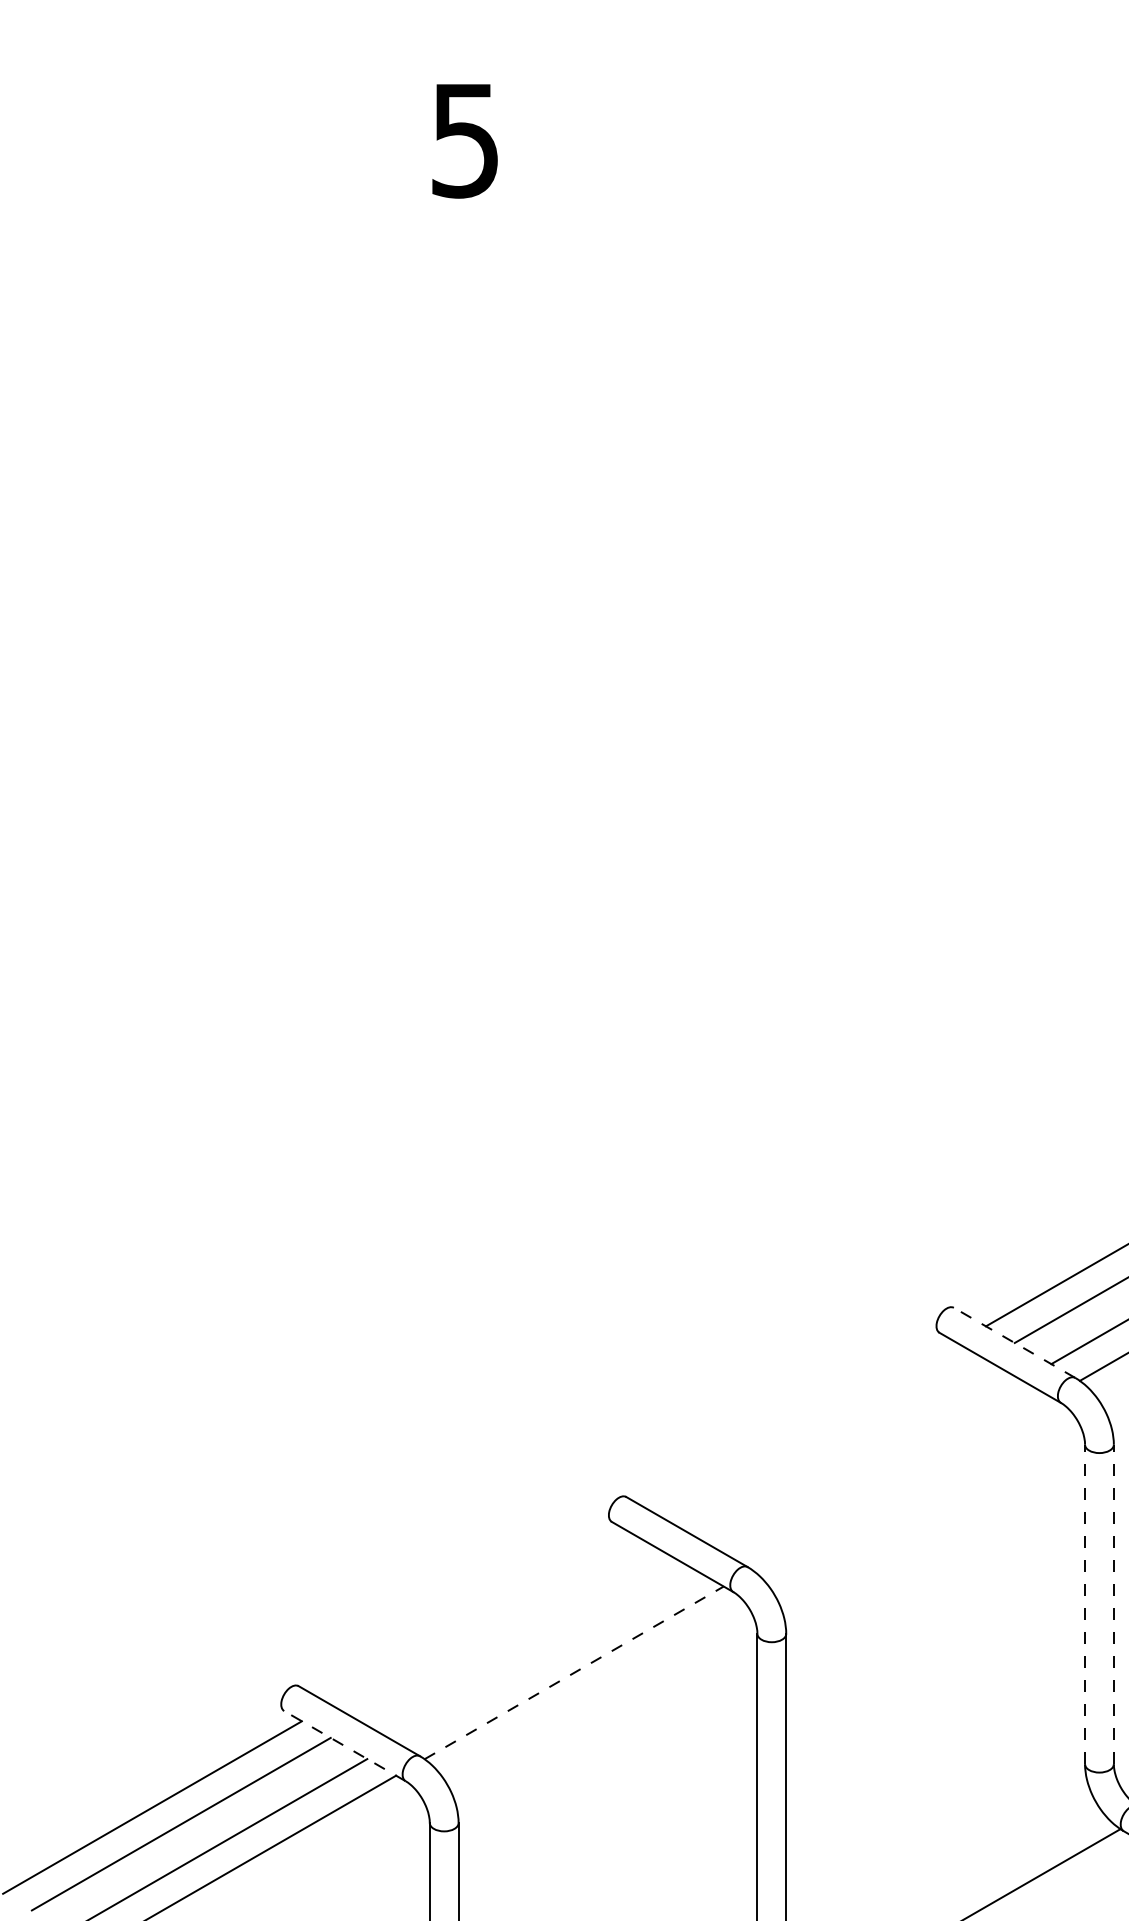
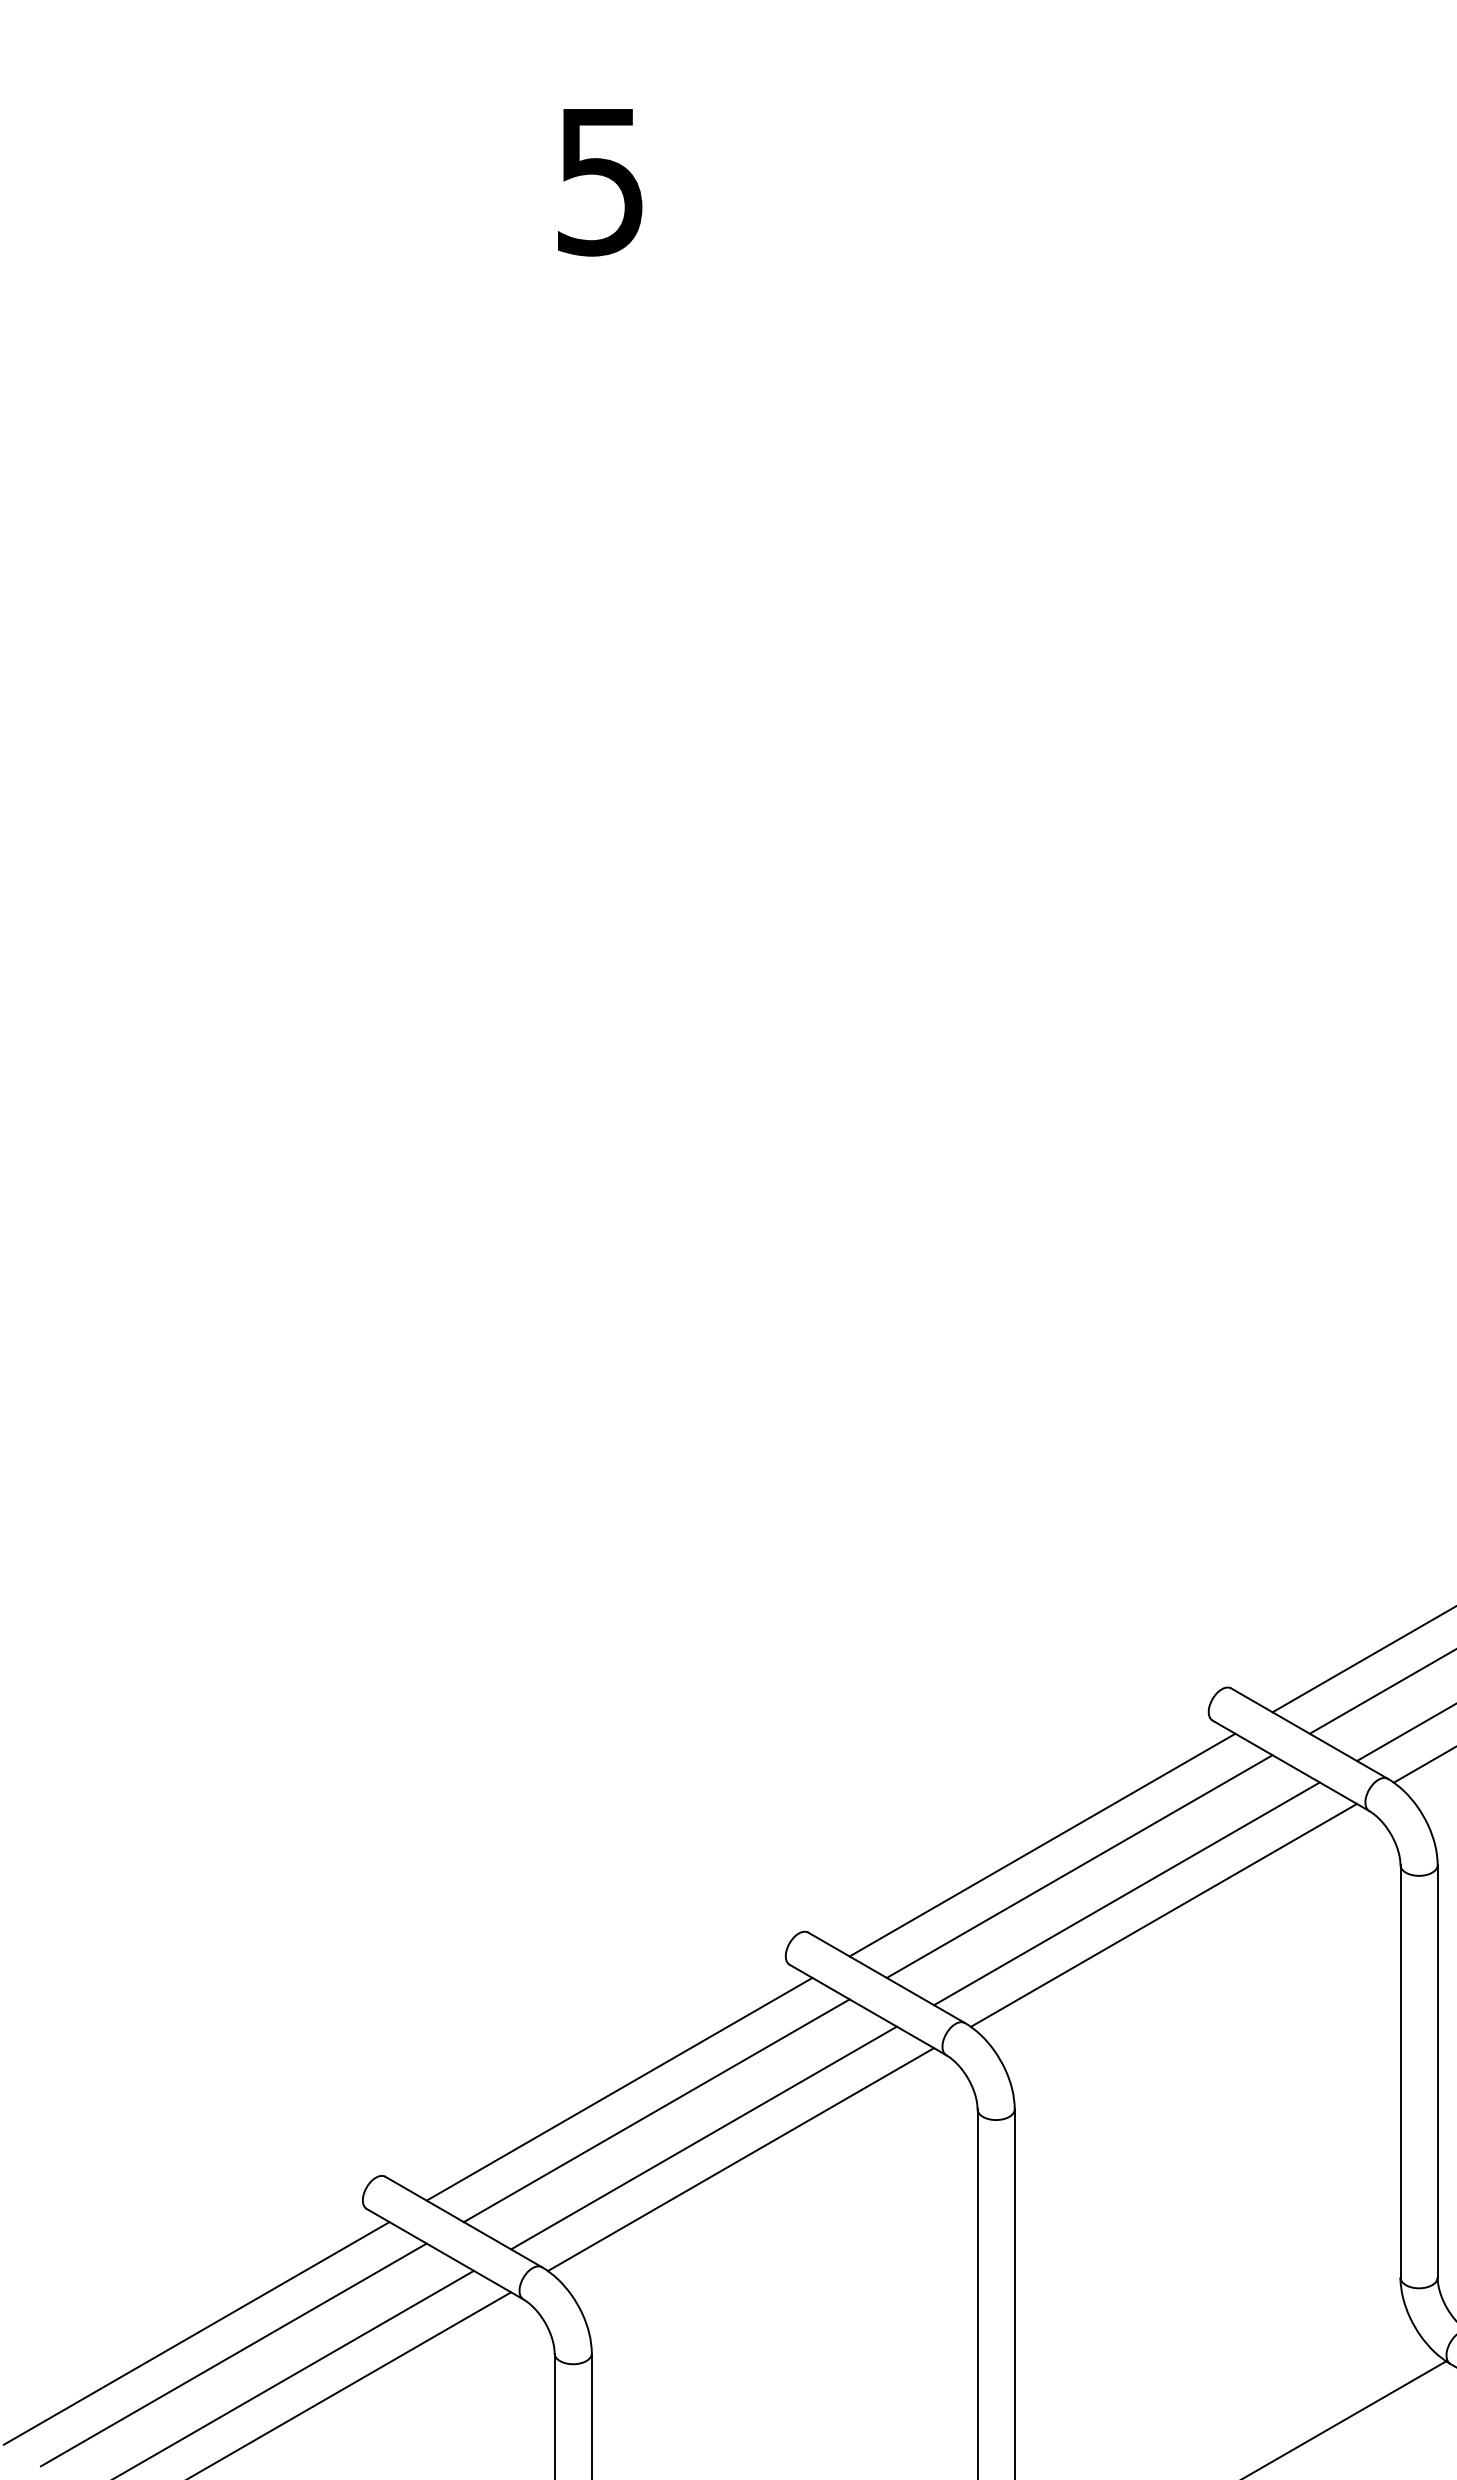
line: (1014, 1342) -> (1309, 1733), dashed -> solid
line: (807, 1428) -> (1042, 1844), added
line: (836, 1445) -> (1079, 1866), added
line: (872, 1466) -> (1126, 1893), added
line: (901, 1483) -> (1163, 1915), added
line: (1085, 1604) -> (1401, 2071), dashed -> solid
line: (1113, 1604) -> (1437, 2071), dashed -> solid
line: (479, 1618) -> (618, 2089), added
line: (508, 1634) -> (656, 2110), added
line: (545, 1655) -> (703, 2137), added
line: (574, 1672) -> (741, 2159), dashed -> solid
line: (344, 1745) -> (444, 2253), dashed -> solid

